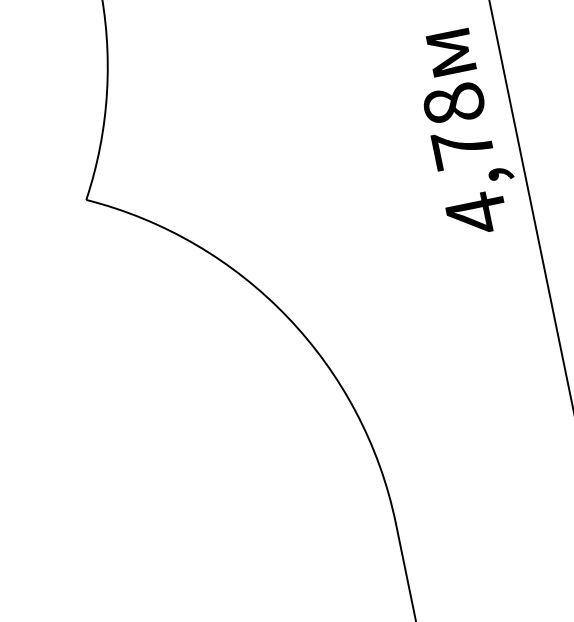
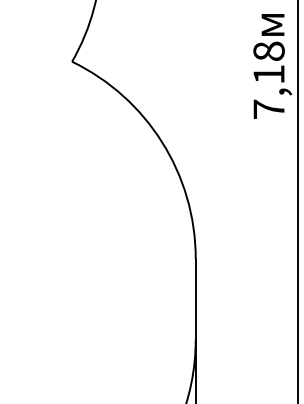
text: (468, 181) -> (268, 92), 4,78 -> 7,18

